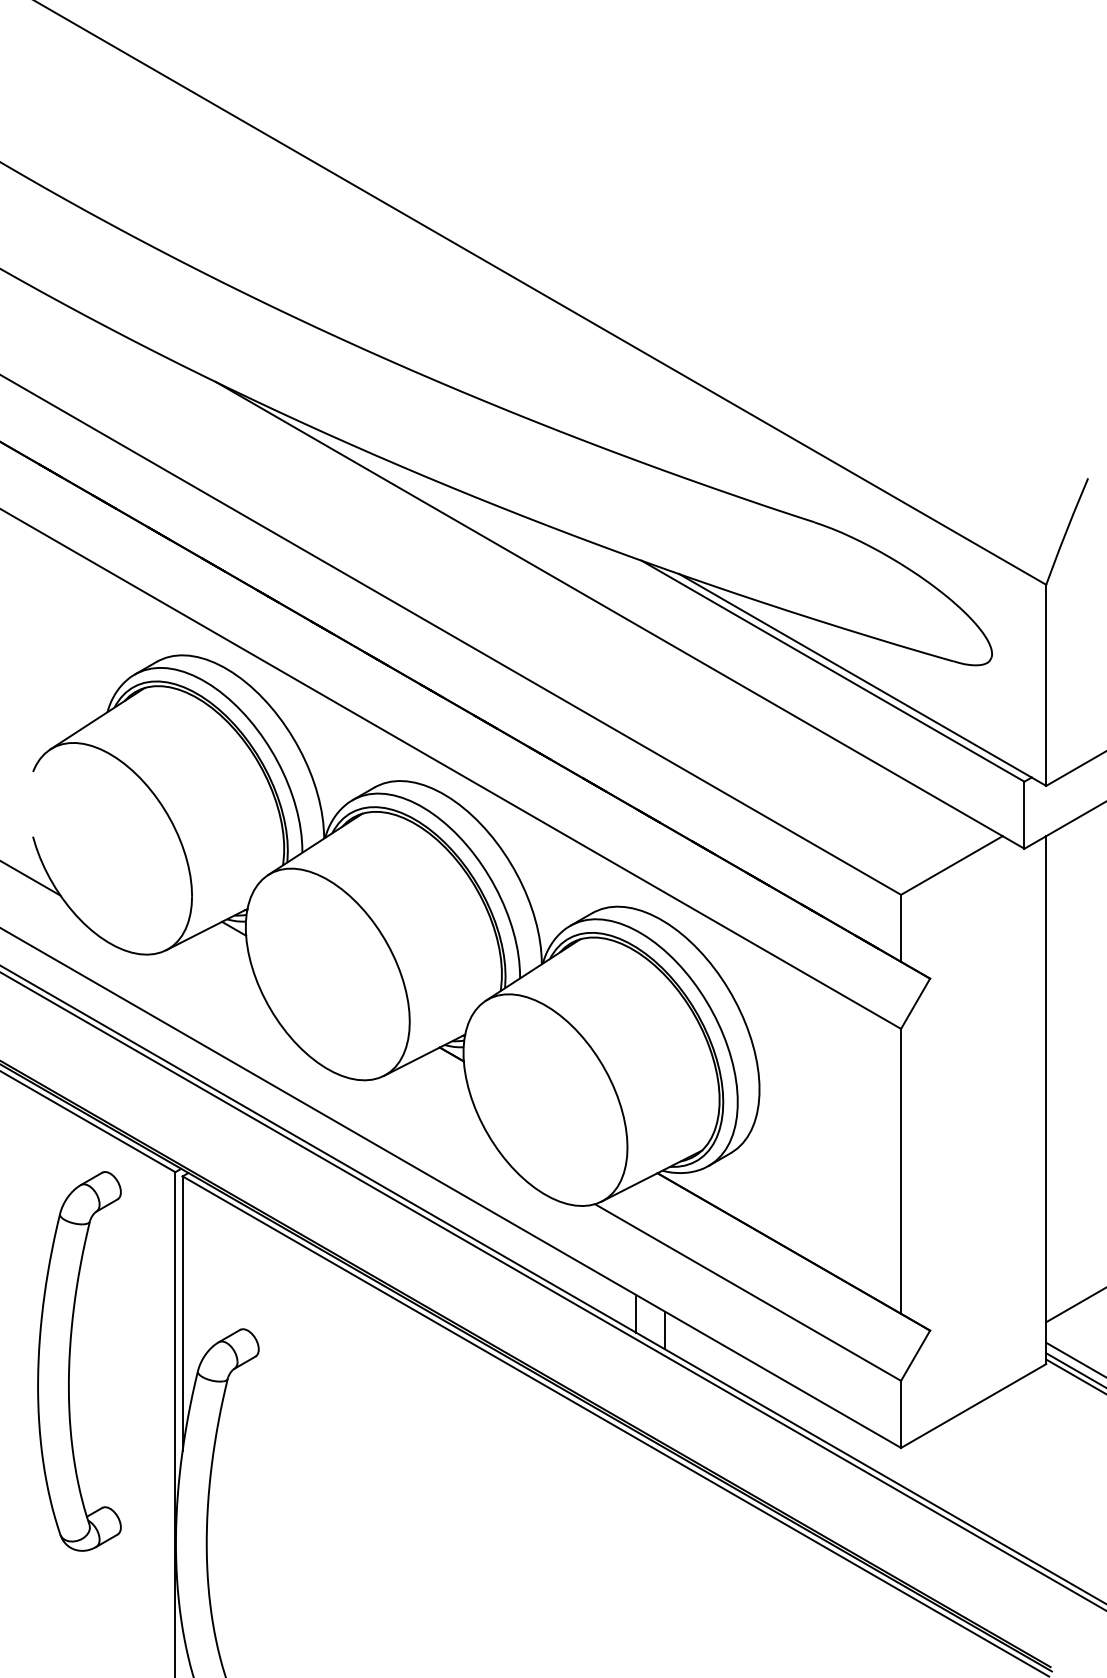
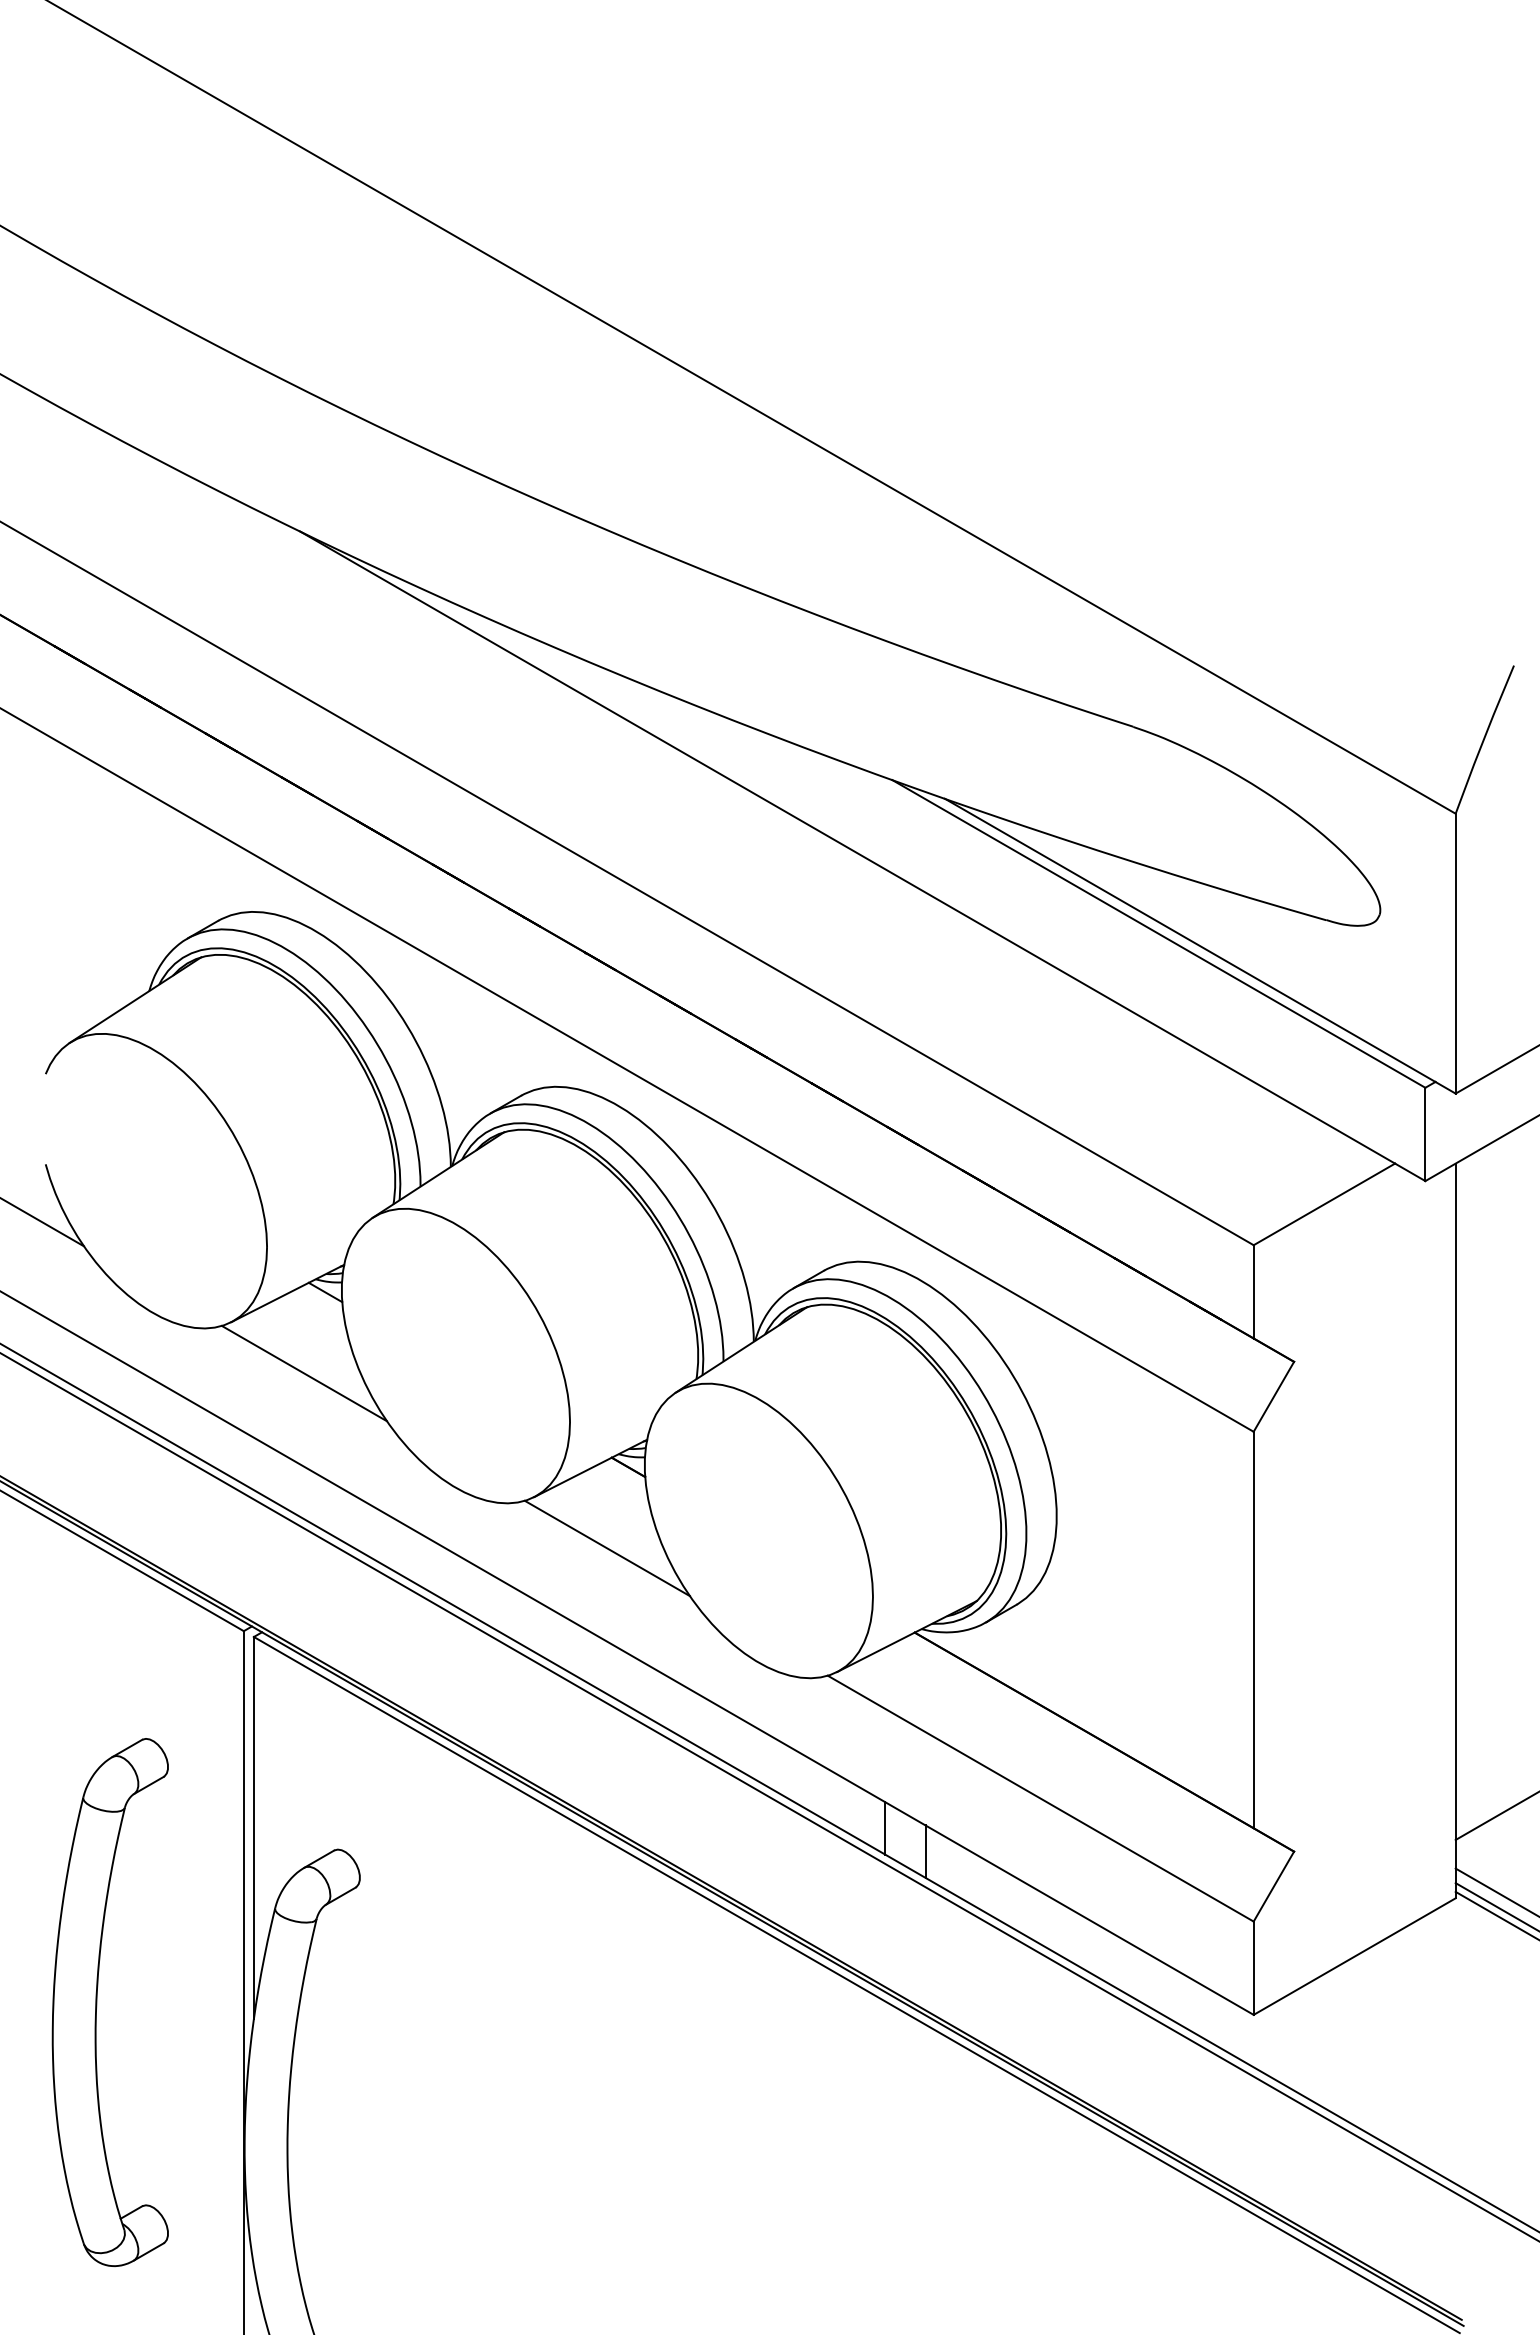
line: (218, 987) -> (303, 1373), added
line: (436, 1112) -> (606, 1548), added
part: (70, 1361) -> (97, 2002), moved

